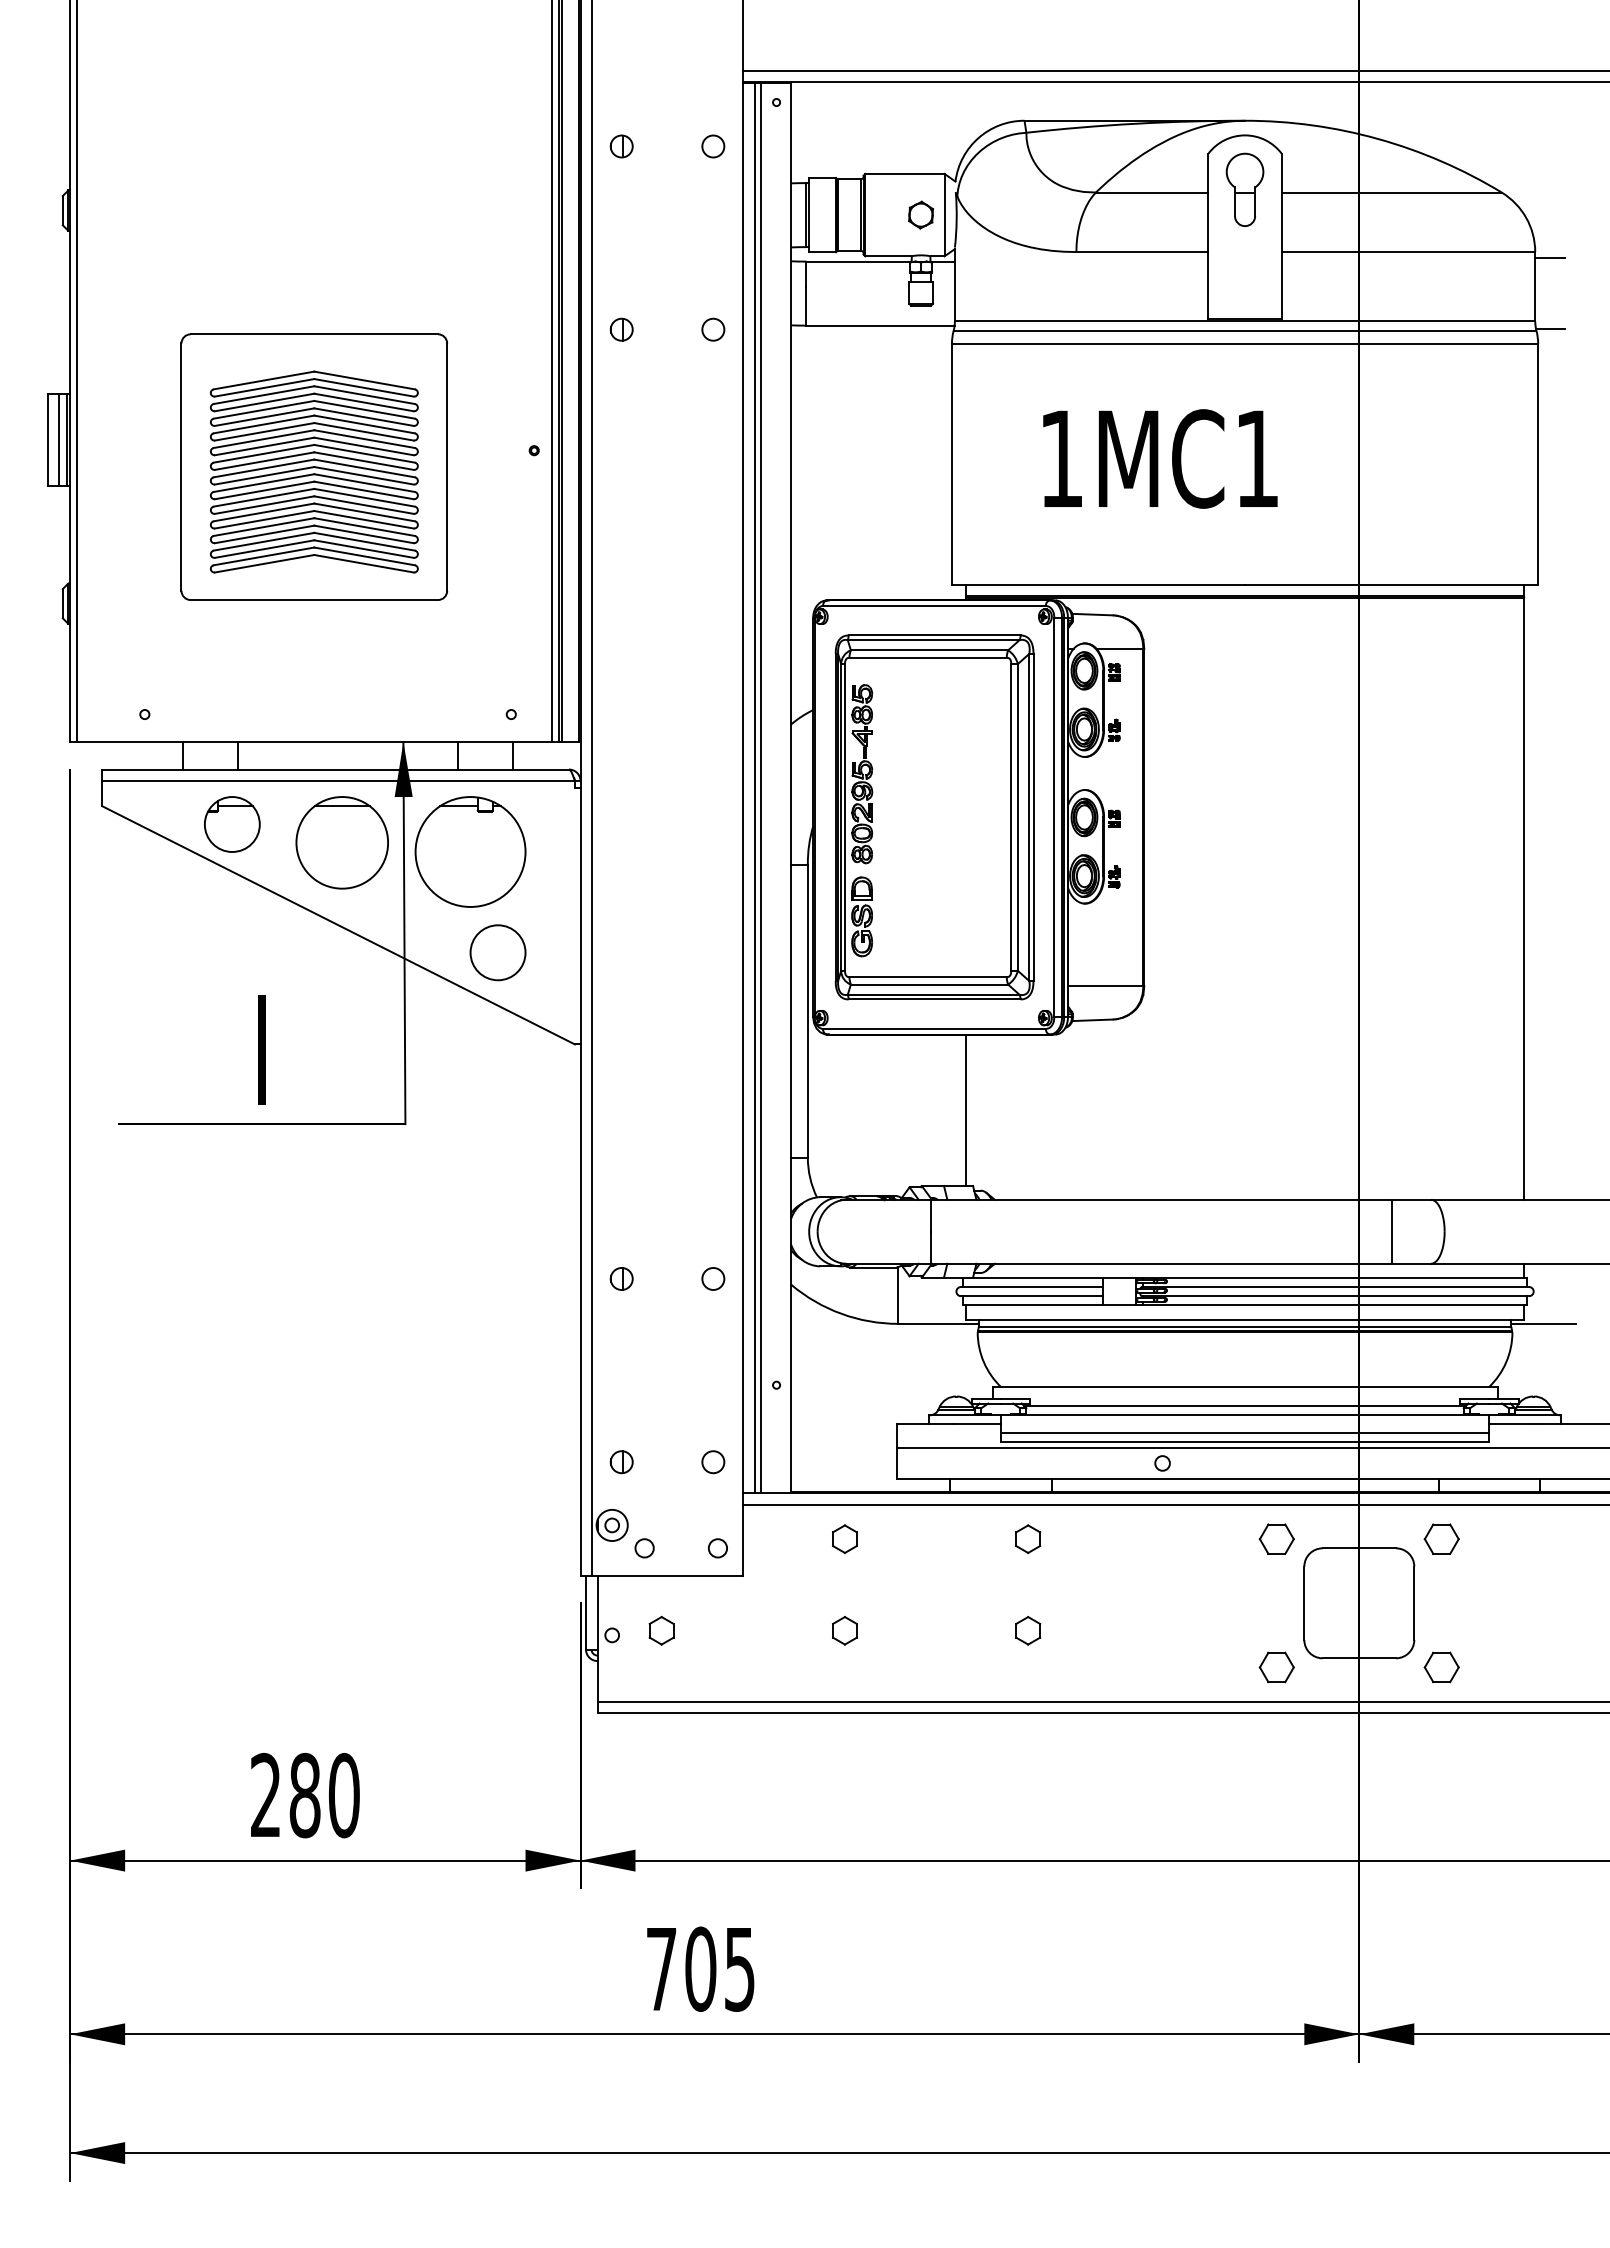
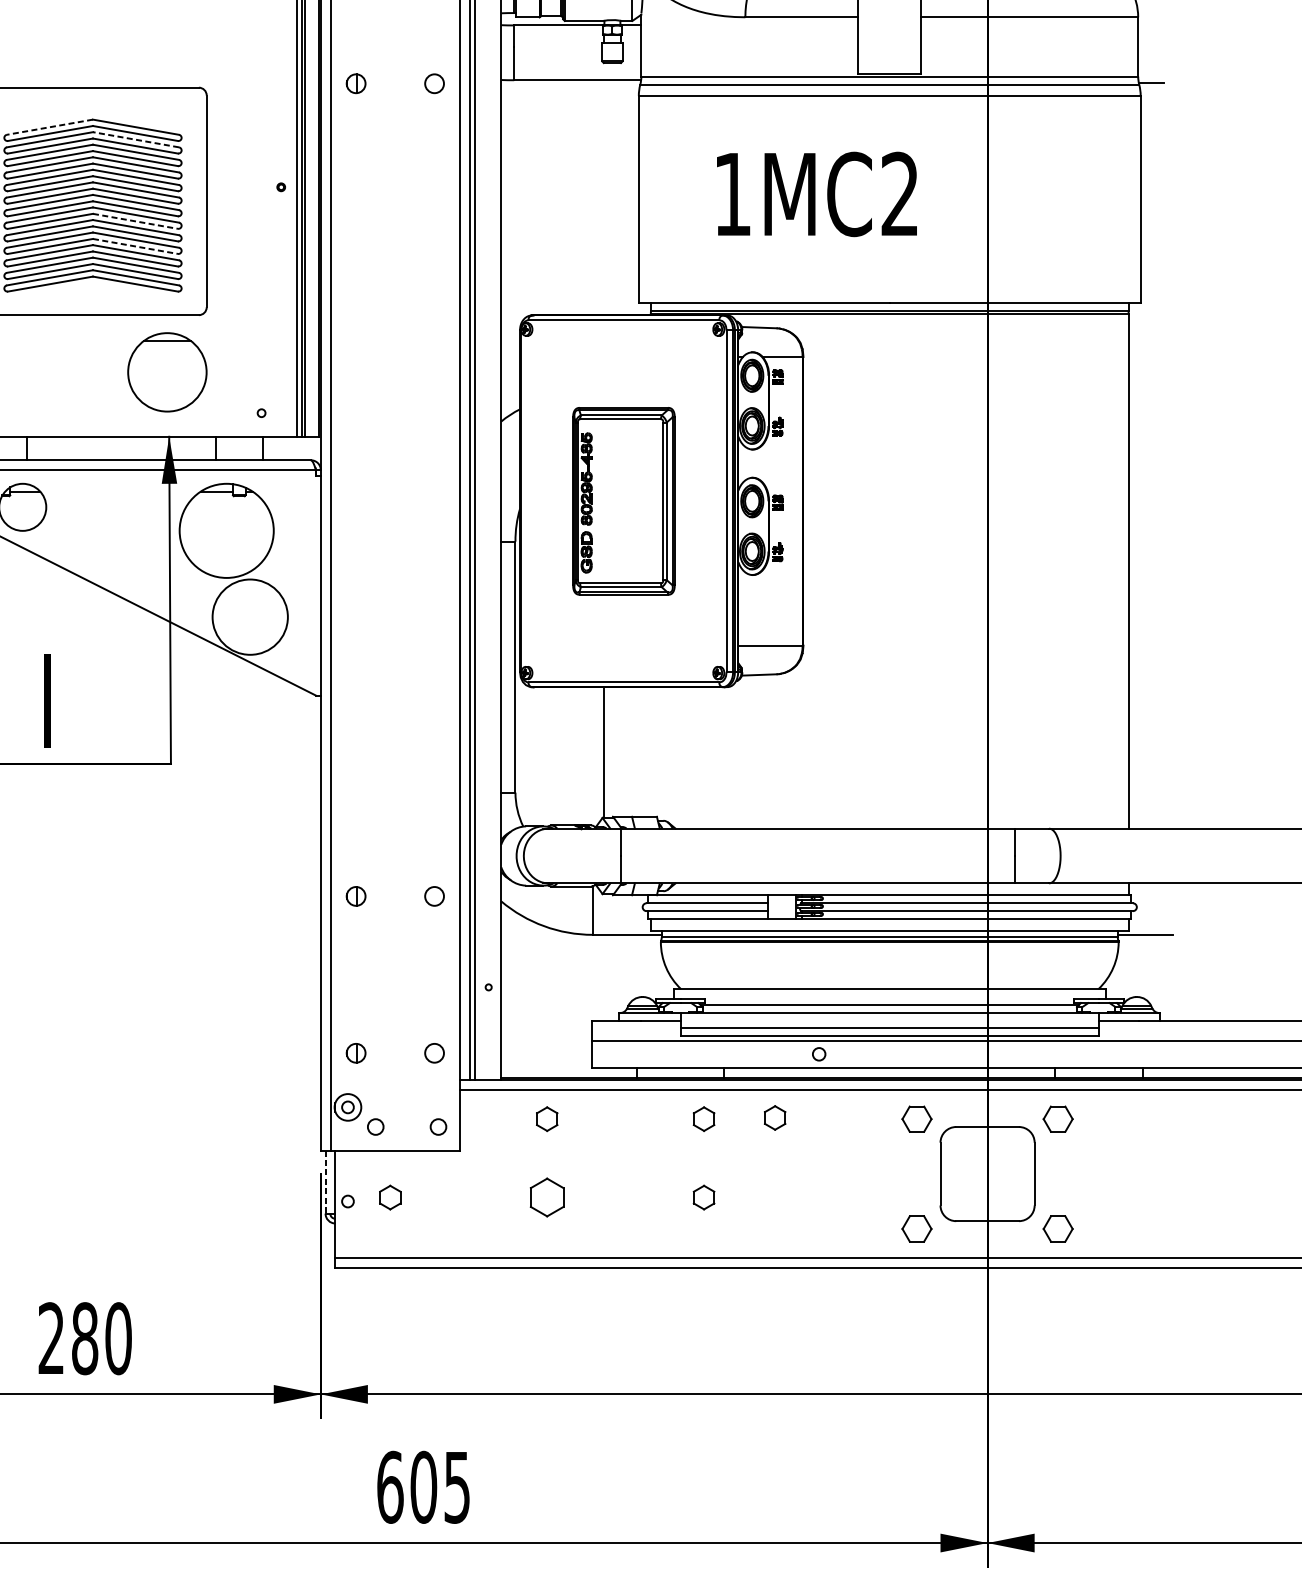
line: (1550, 257) -> (1151, 21), removed
line: (263, 380) -> (49, 127), solid -> dashed
line: (364, 395) -> (135, 140), solid -> dashed
text: (1256, 457) -> (899, 193), 1MC1 -> 1MC2
line: (364, 490) -> (135, 221), solid -> dashed
line: (364, 519) -> (135, 246), solid -> dashed
part: (934, 817) -> (623, 501), size x0.6
part: (341, 842) -> (166, 372), moved
circle: (497, 952) -> (249, 616), size x1.6
line: (965, 1109) -> (604, 751), moved
part: (1111, 1537) -> (775, 1117), added
line: (586, 1612) -> (325, 1181), solid -> dashed
part: (844, 1630) -> (546, 1197), size x1.6
text: (661, 1968) -> (390, 1486), 705 -> 605

